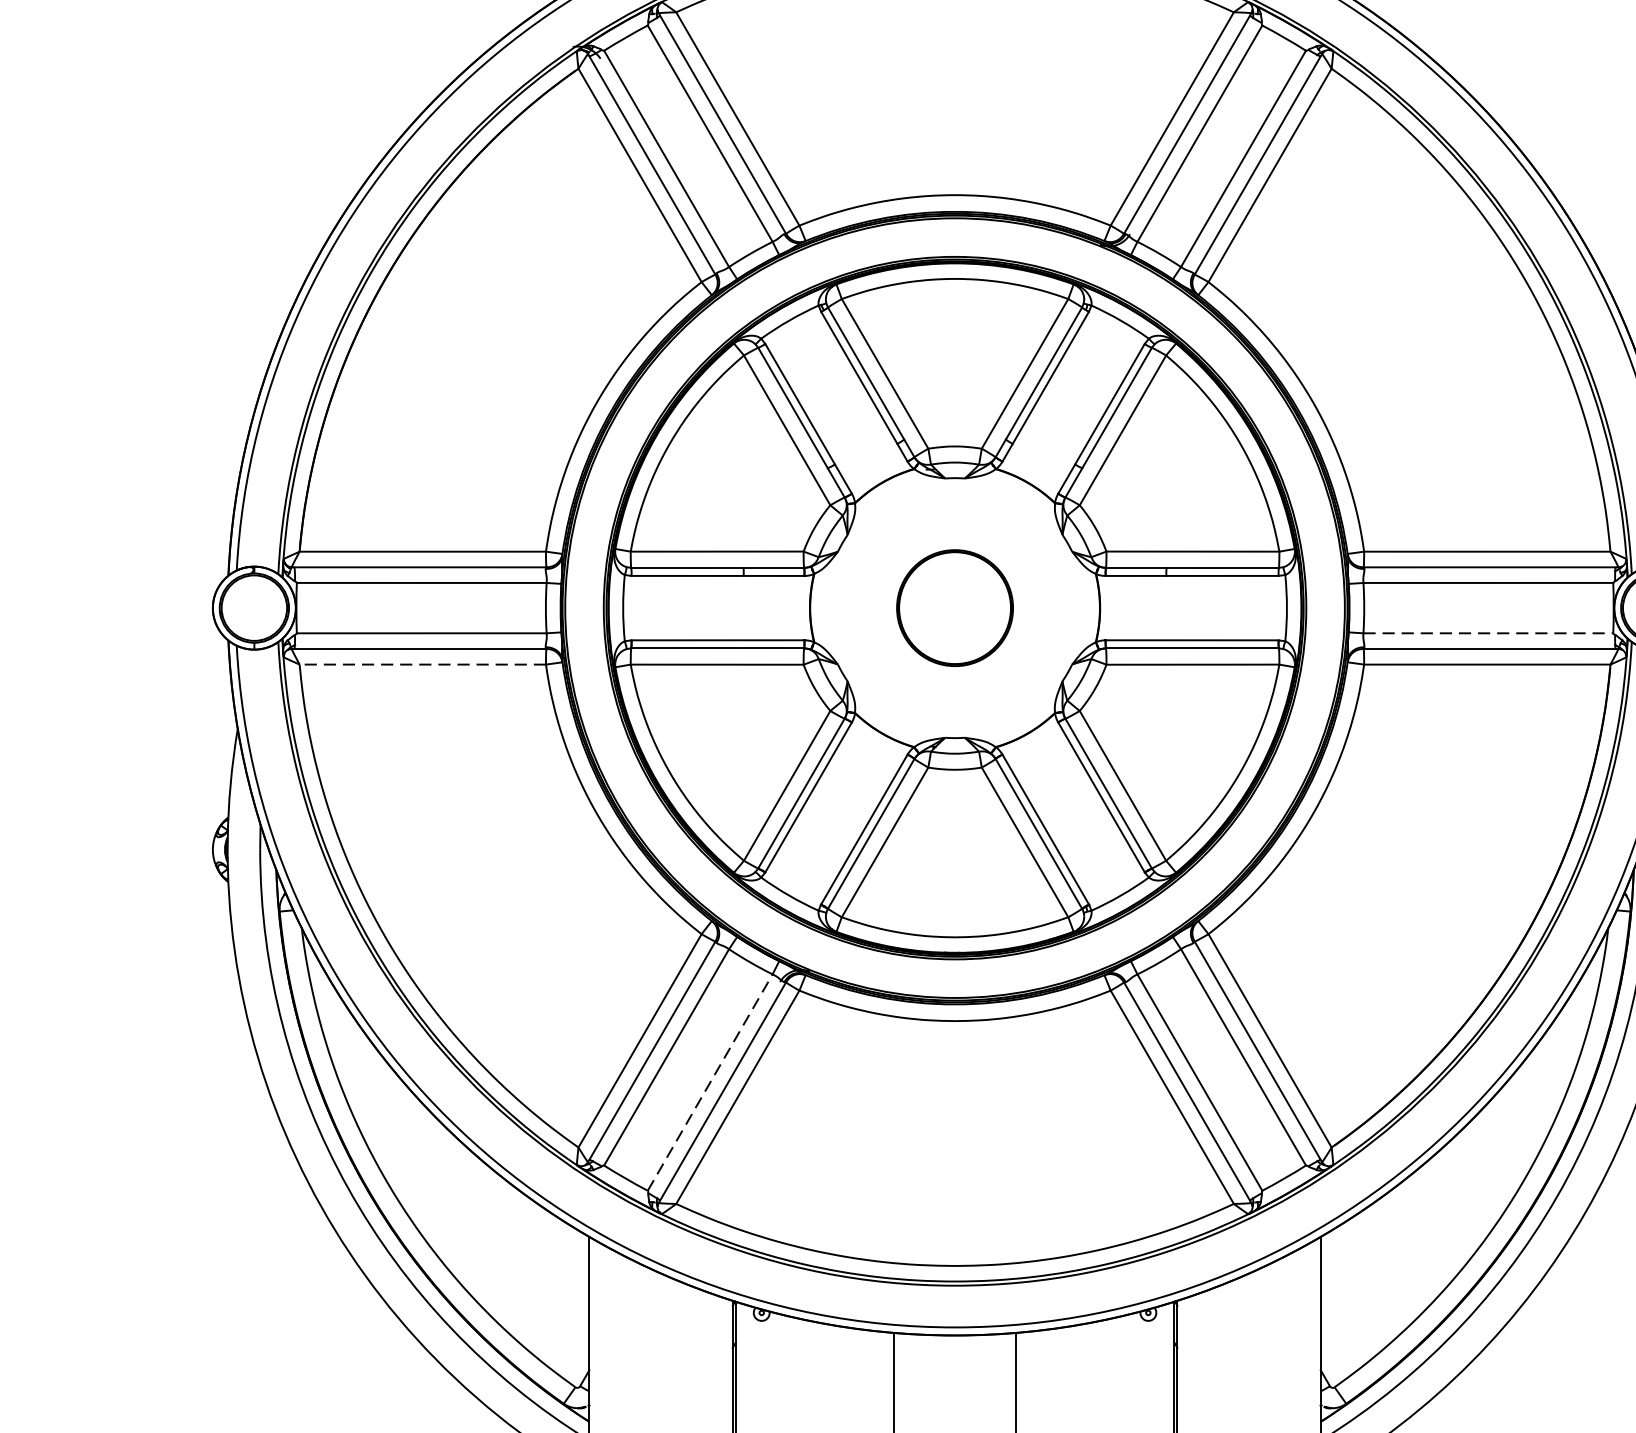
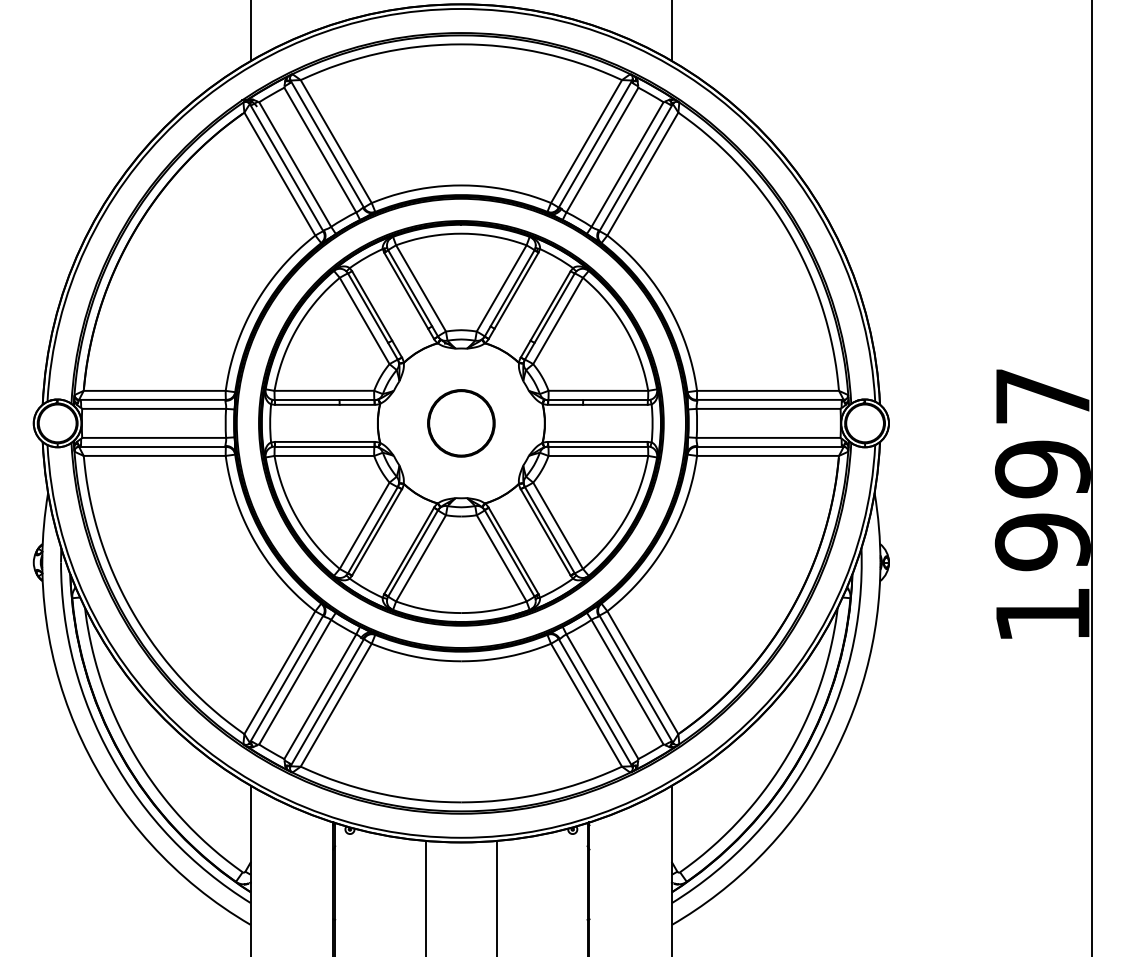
line: (1488, 632) -> (768, 437), dashed -> solid
line: (422, 663) -> (154, 455), dashed -> solid
line: (710, 1082) -> (320, 696), dashed -> solid

